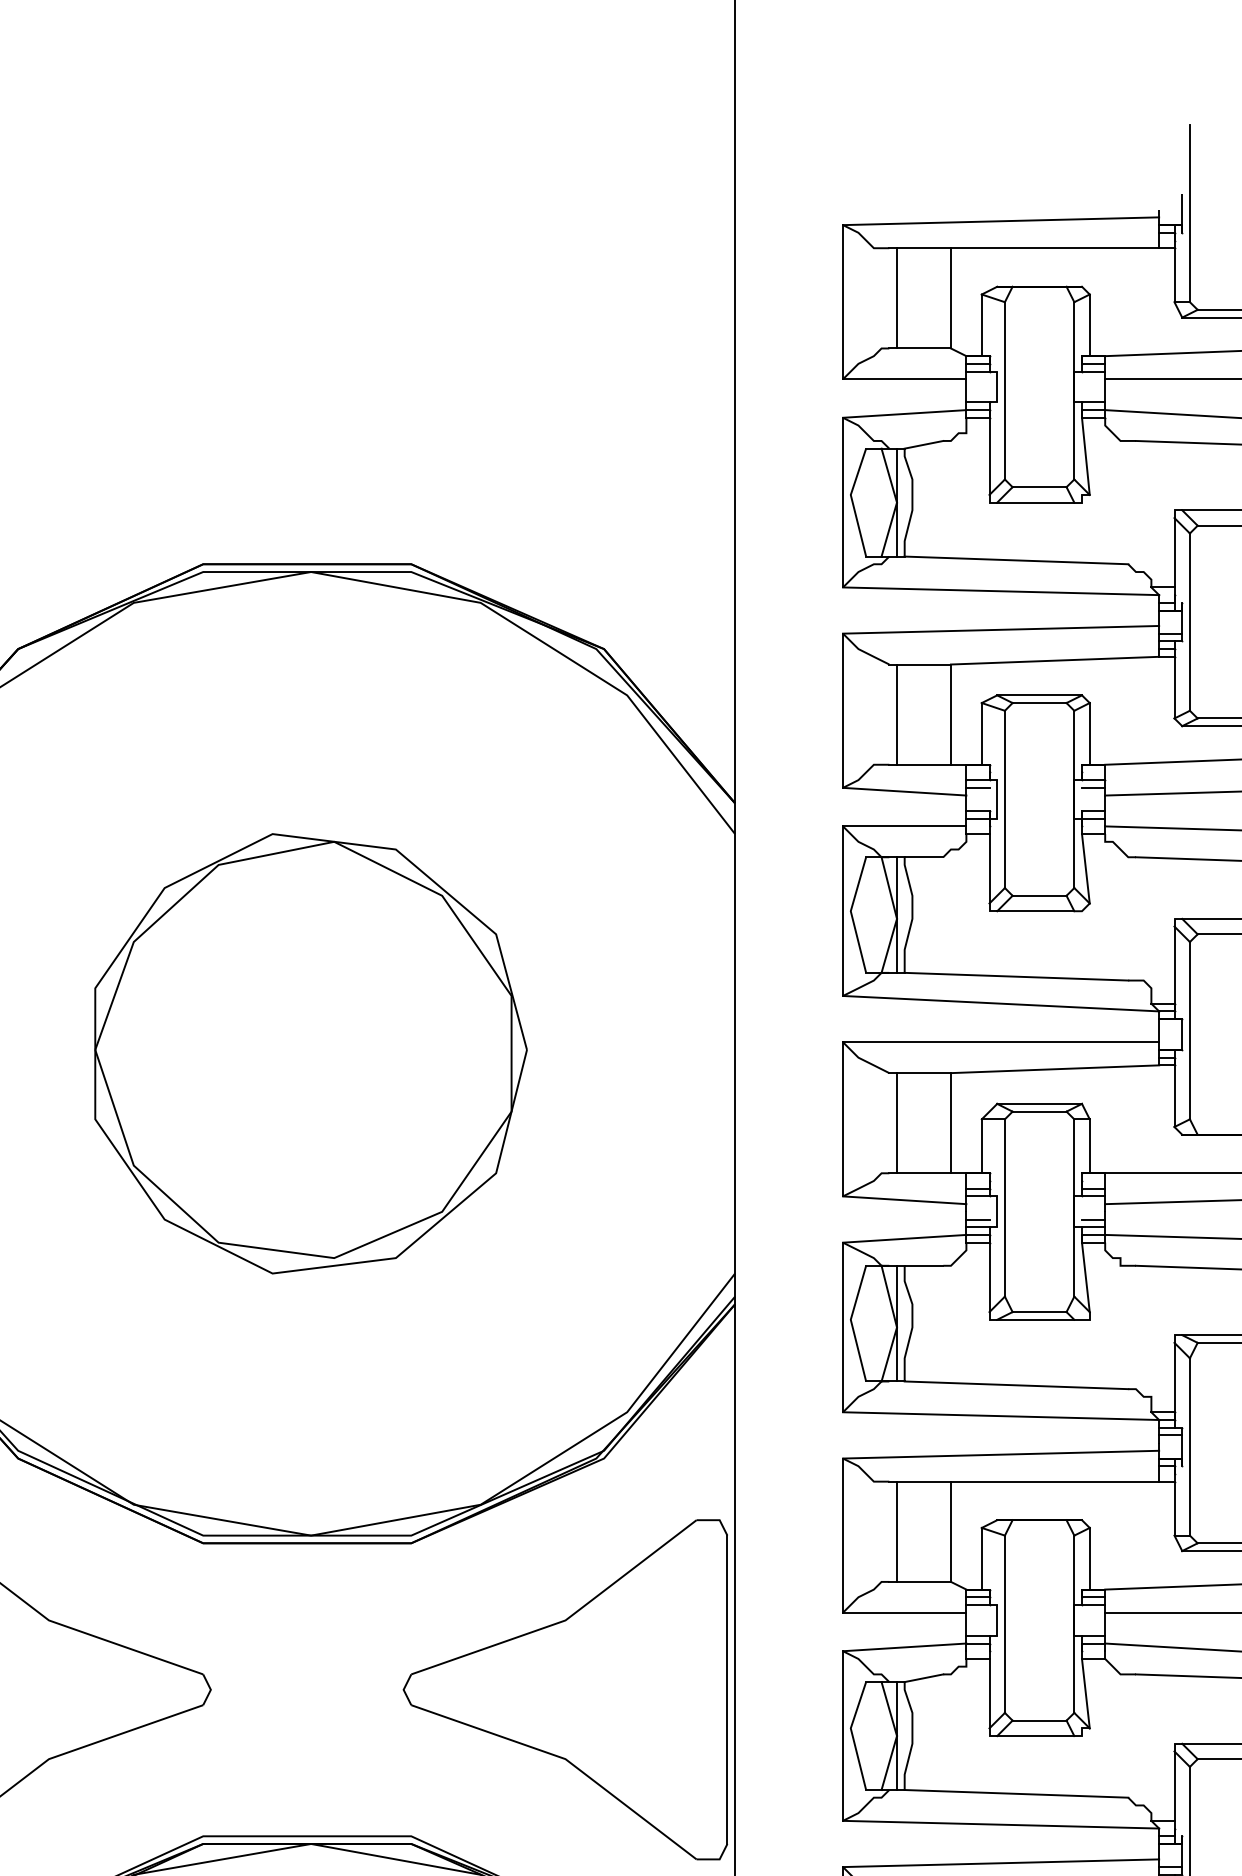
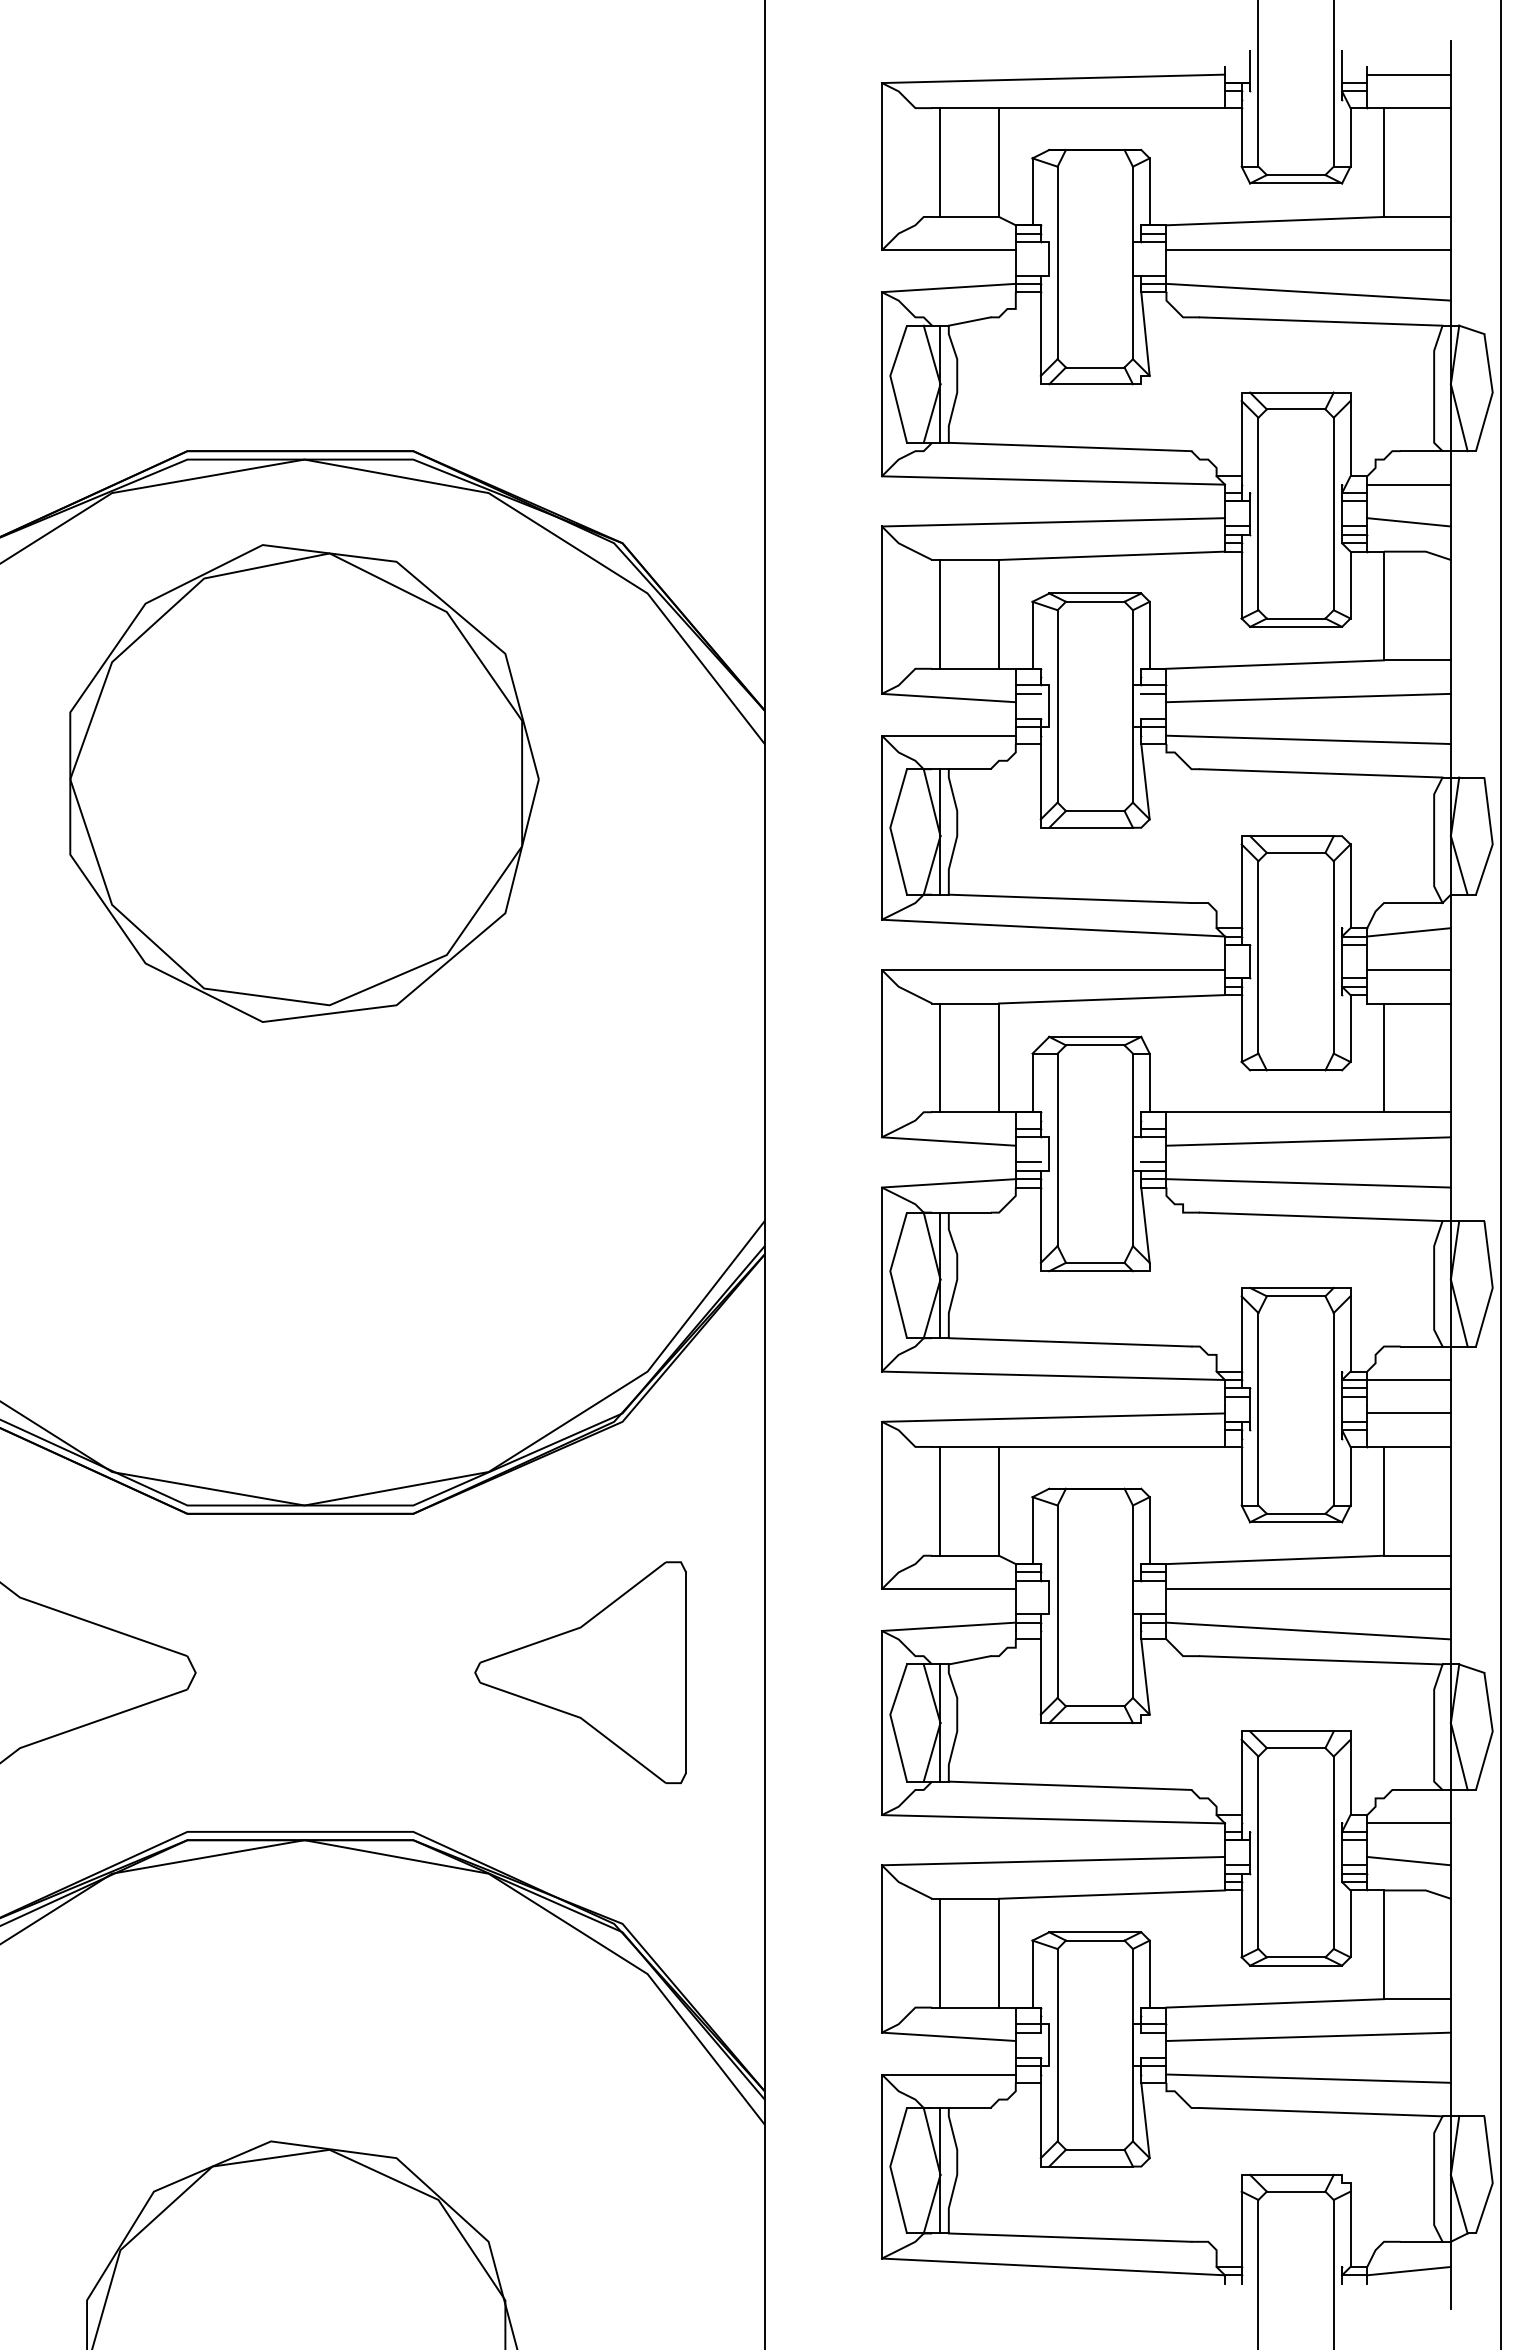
part: (311, 1053) -> (304, 783), moved
part: (565, 1689) -> (580, 1672), size x0.6

